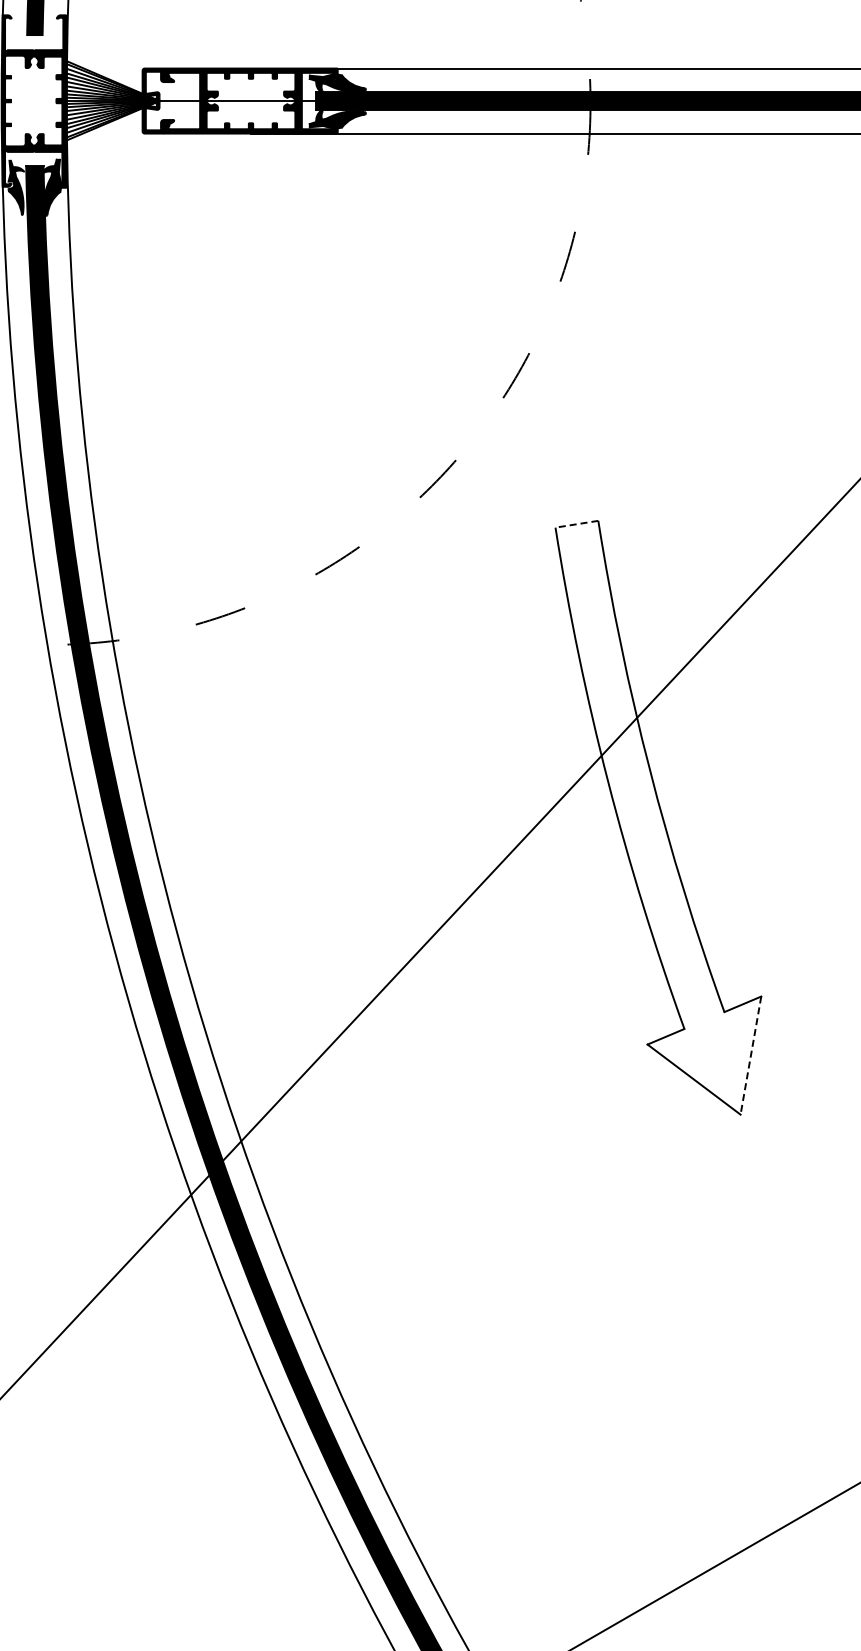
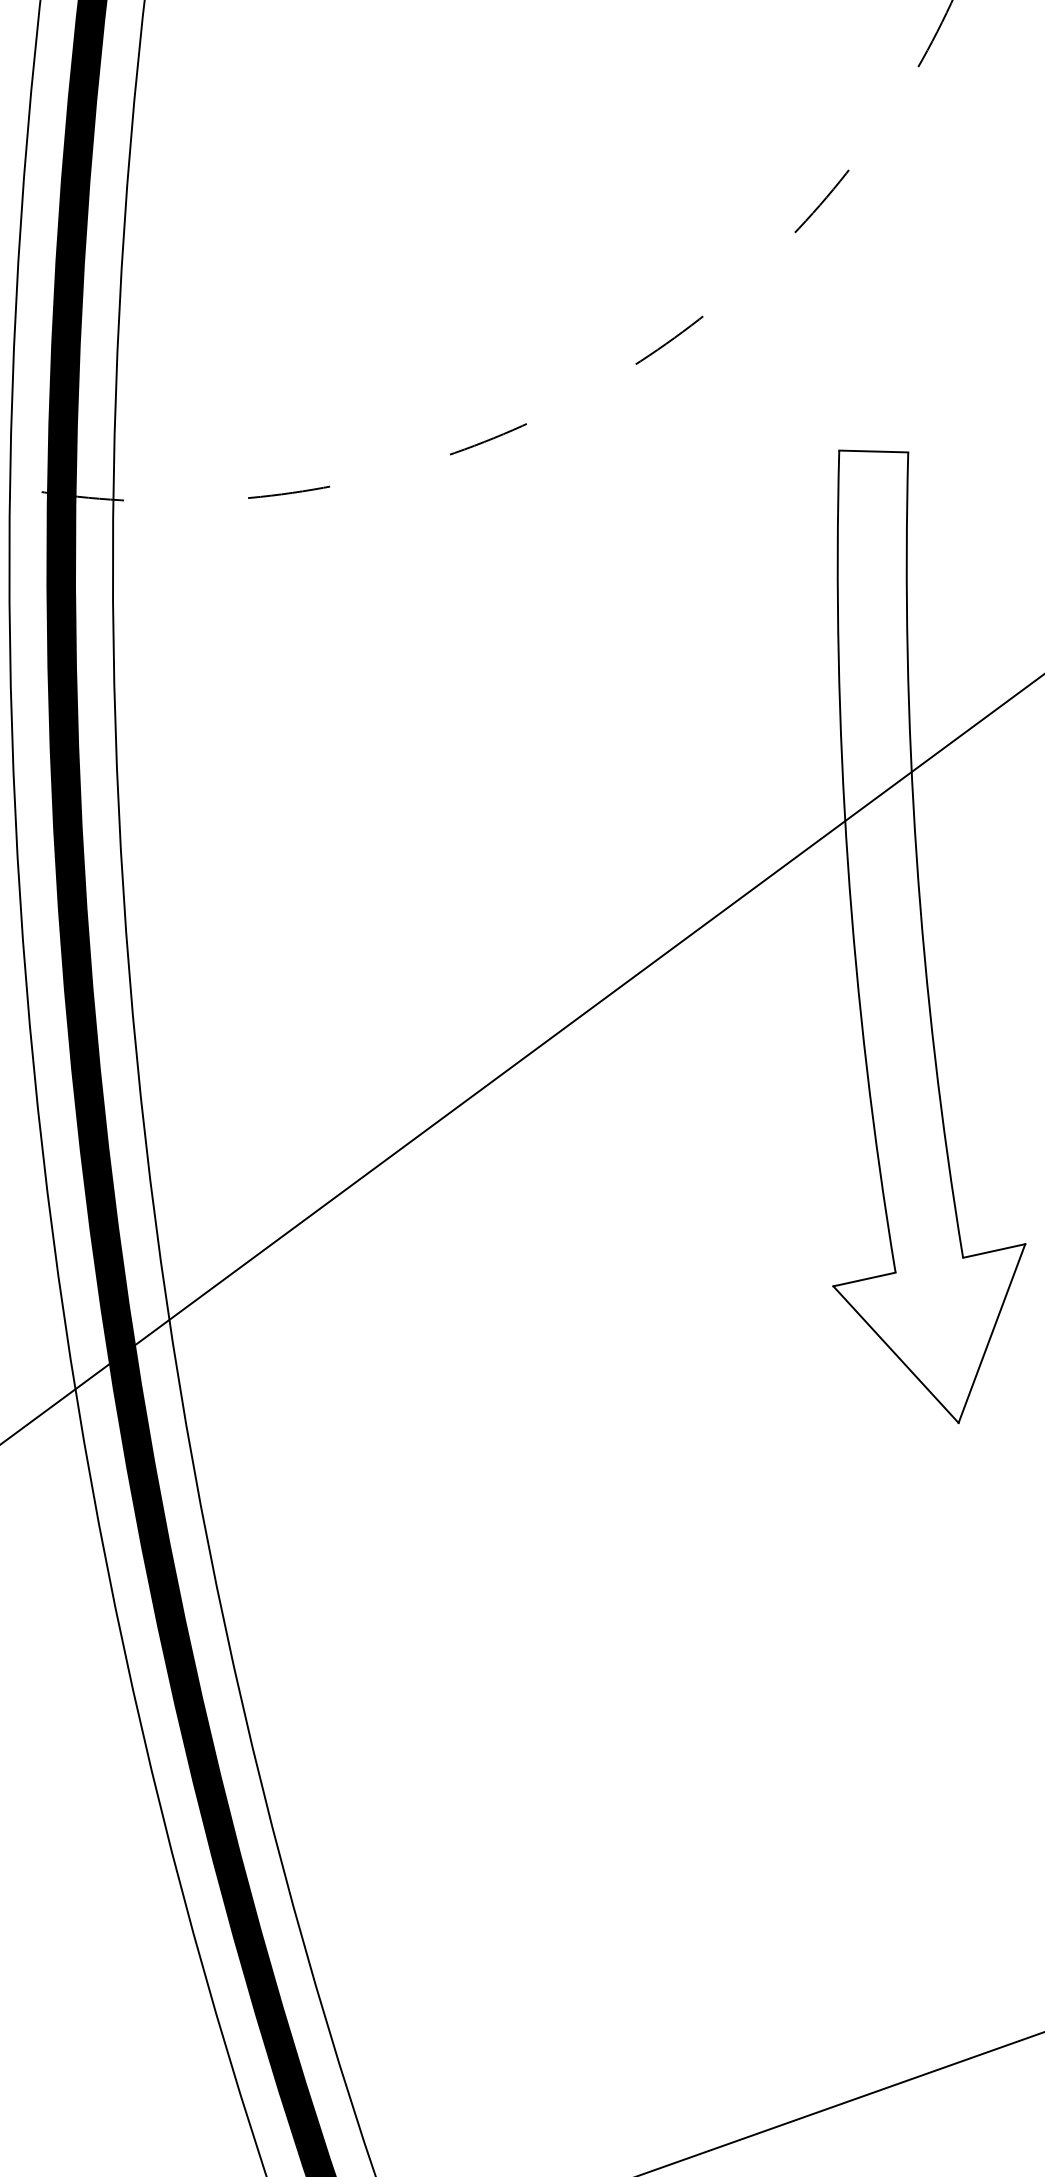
line: (576, 524) -> (873, 451), dashed -> solid
line: (750, 1055) -> (991, 1333), dashed -> solid

